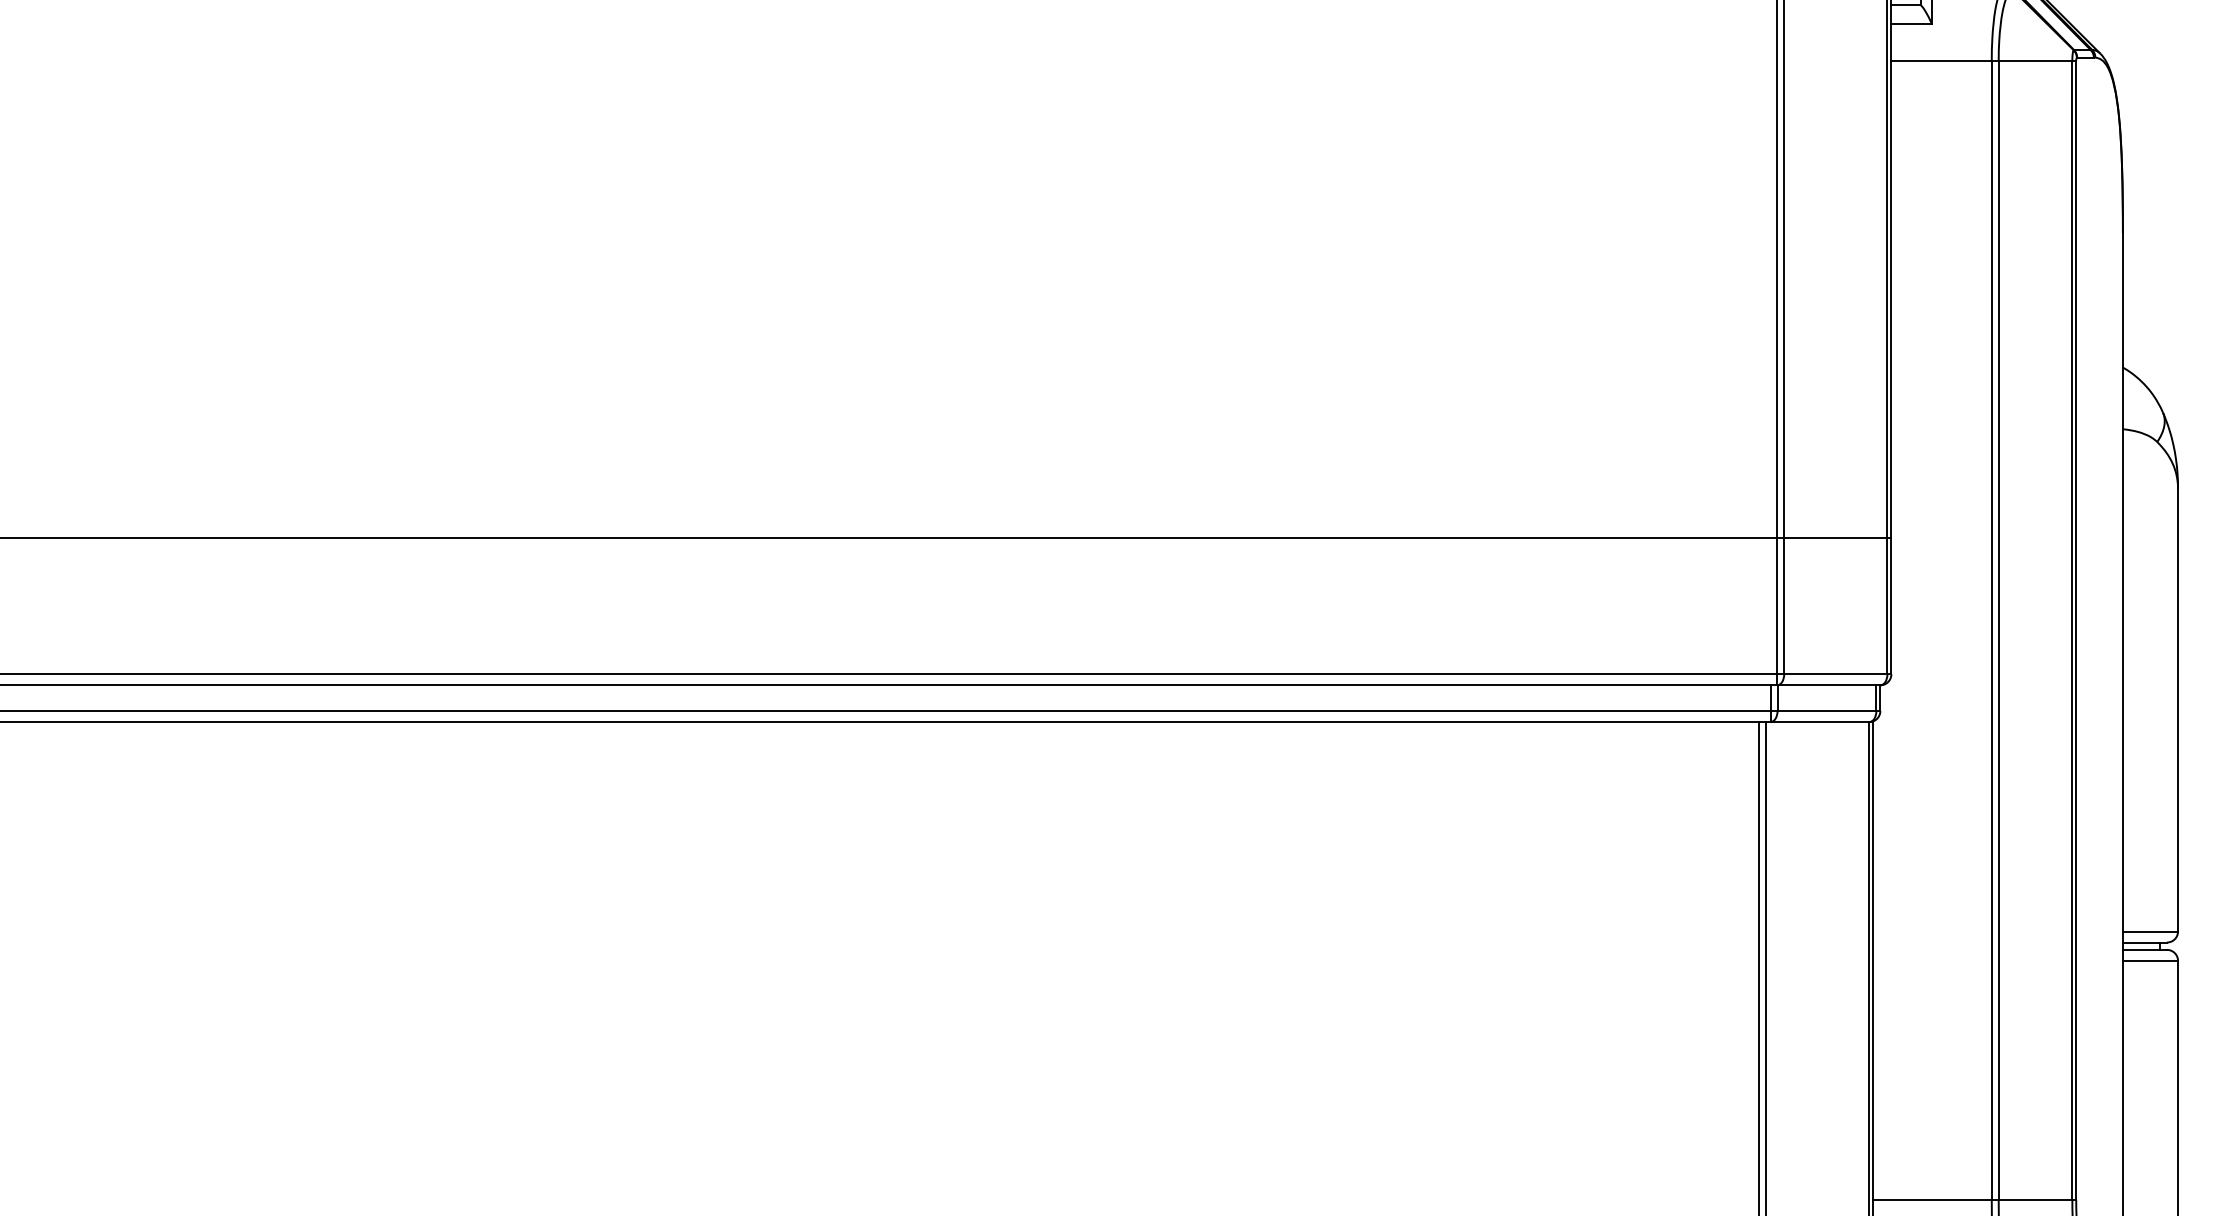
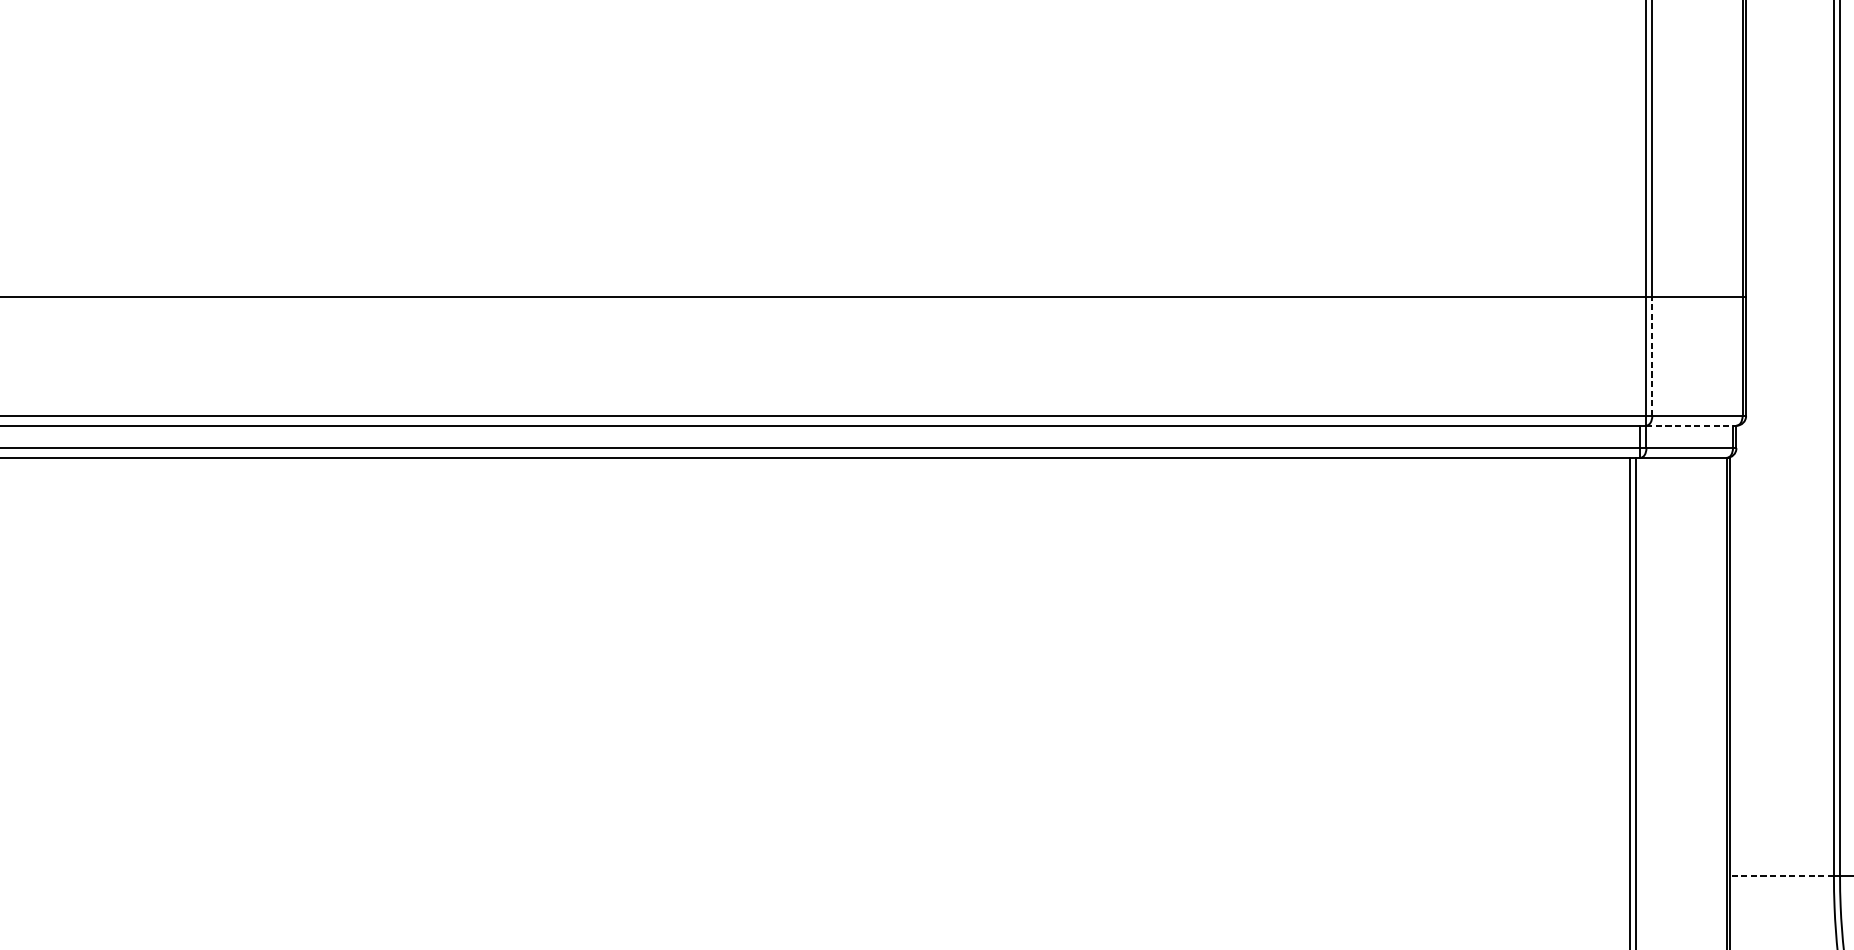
line: (1784, 606) -> (1652, 356), solid -> dashed
line: (1828, 685) -> (1691, 425), solid -> dashed
line: (1931, 1199) -> (1781, 875), solid -> dashed

